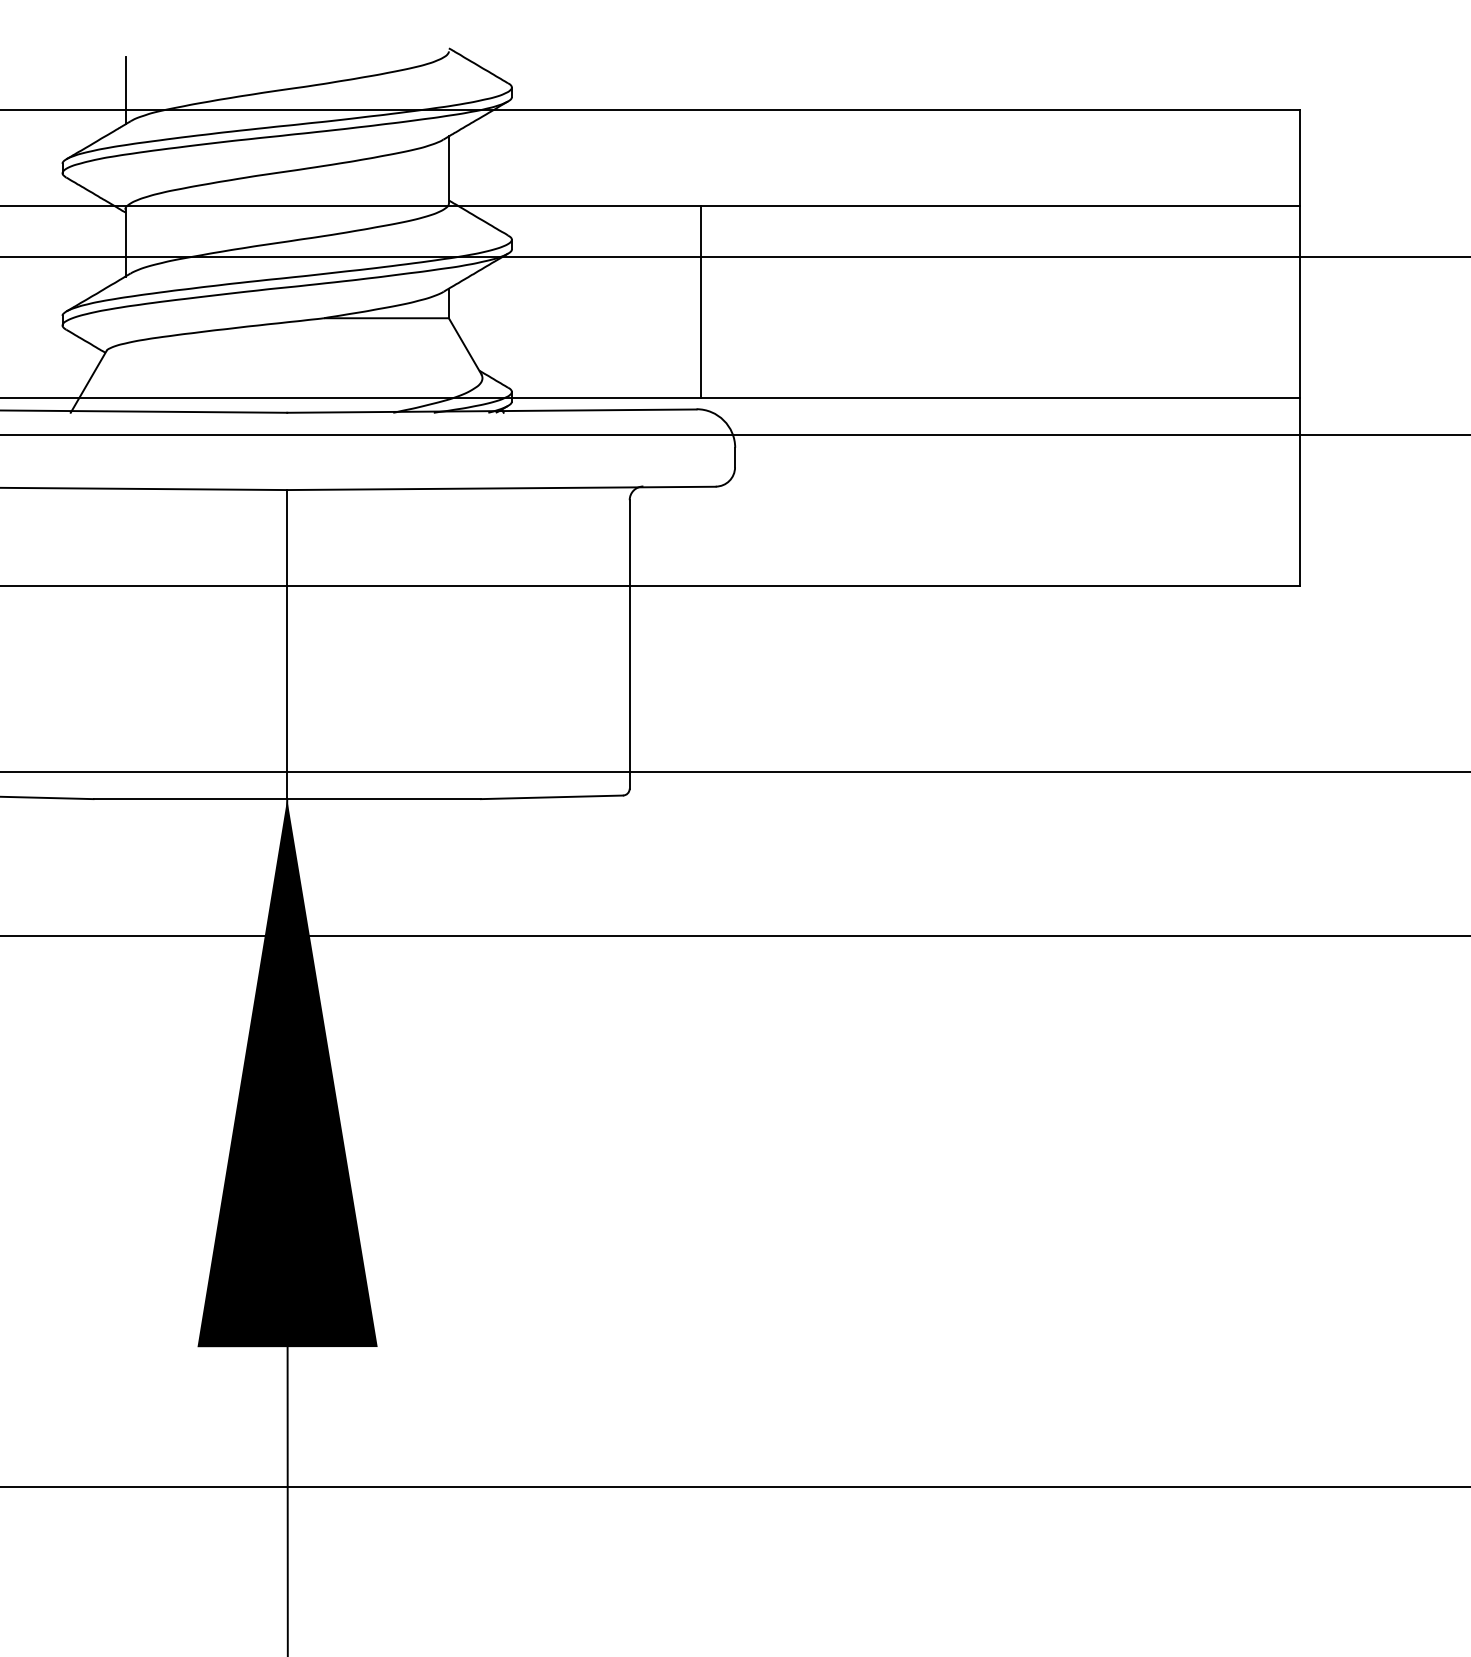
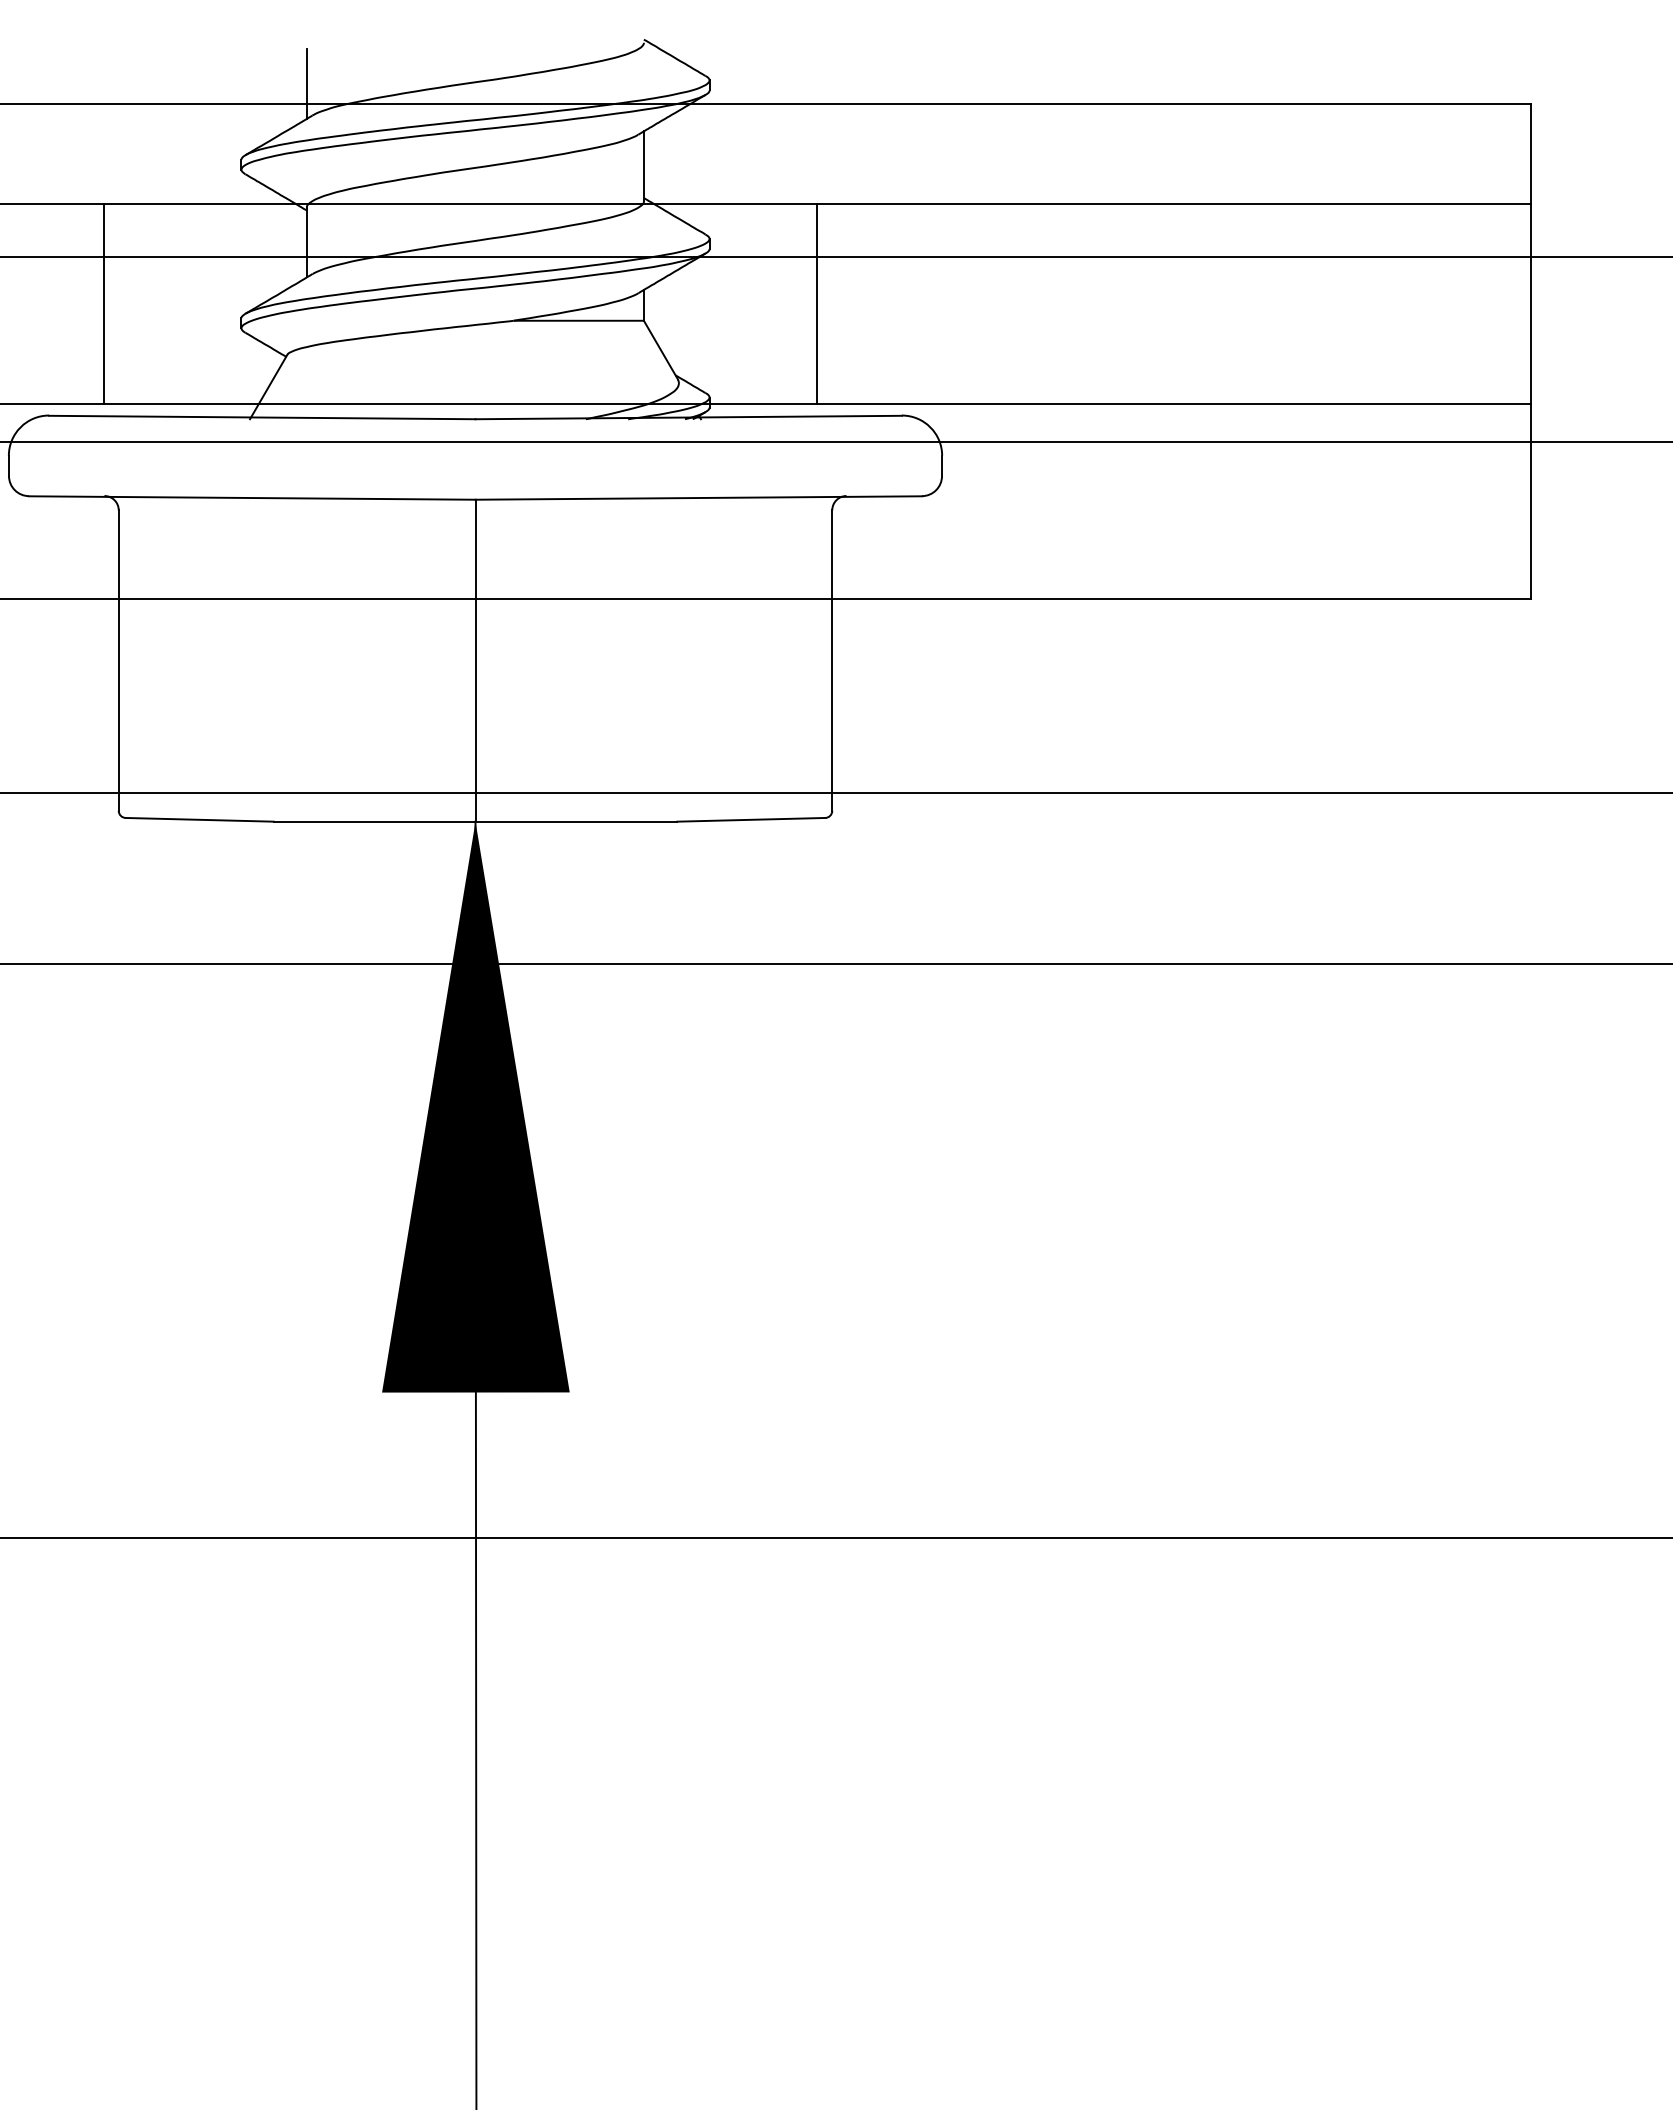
line: (700, 301) -> (817, 303), moved

